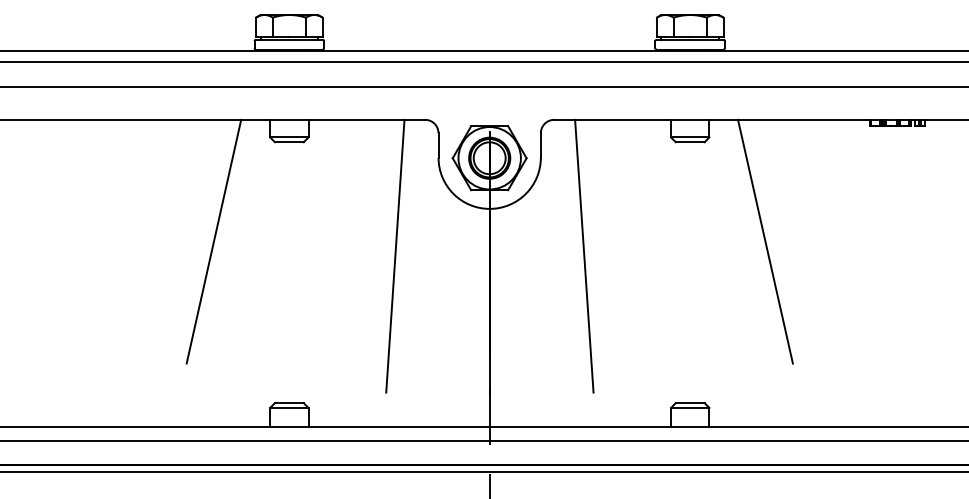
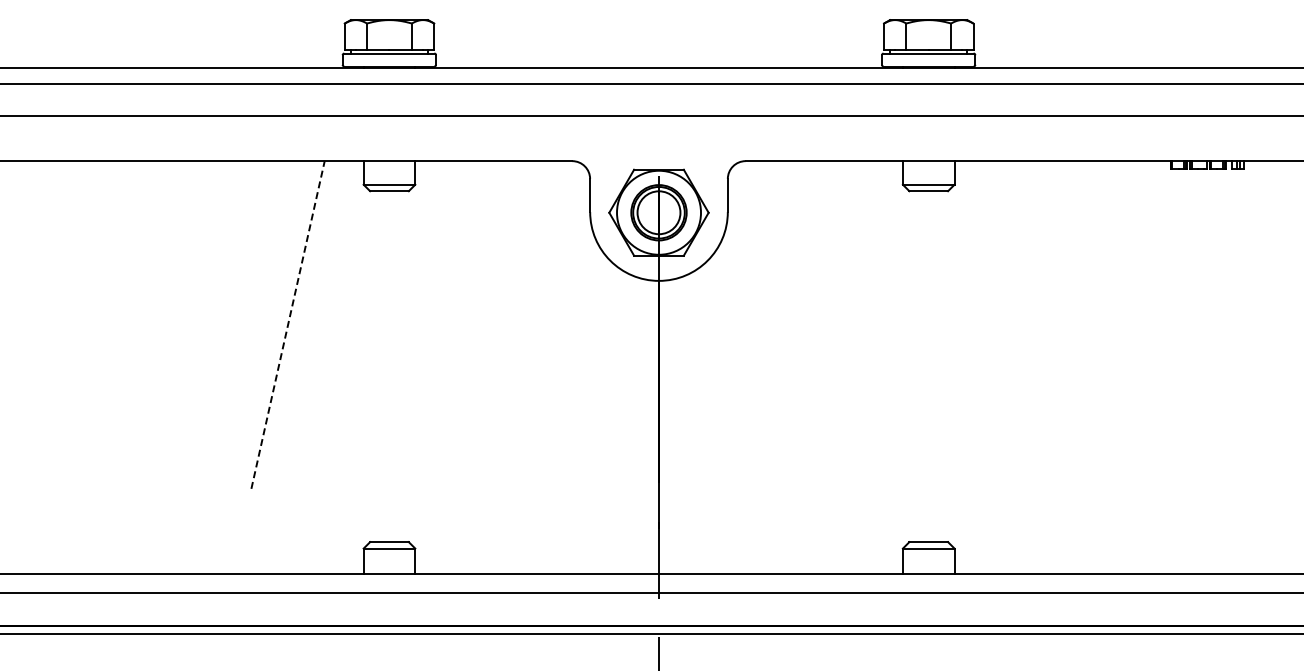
line: (214, 241) -> (288, 324), solid -> dashed
line: (765, 242) -> (1029, 325), removed
line: (394, 256) -> (531, 344), removed
line: (583, 256) -> (785, 344), removed

